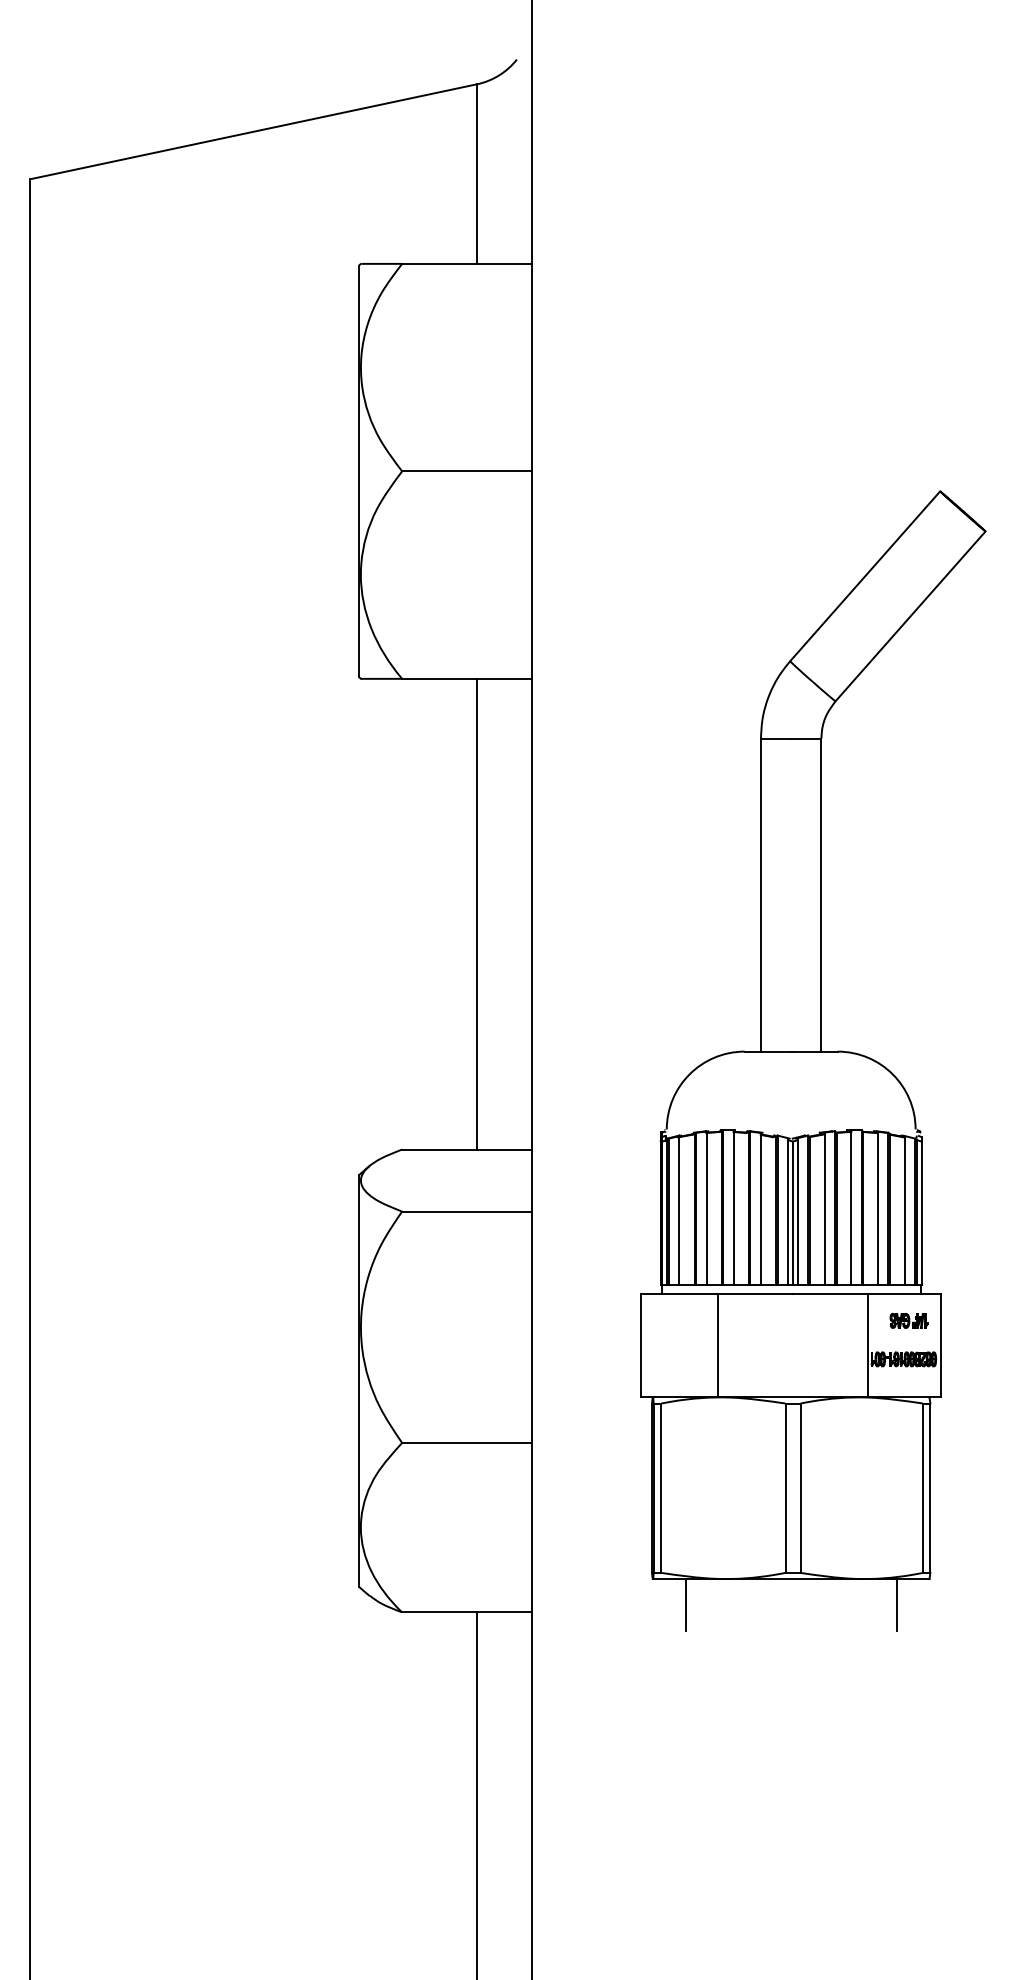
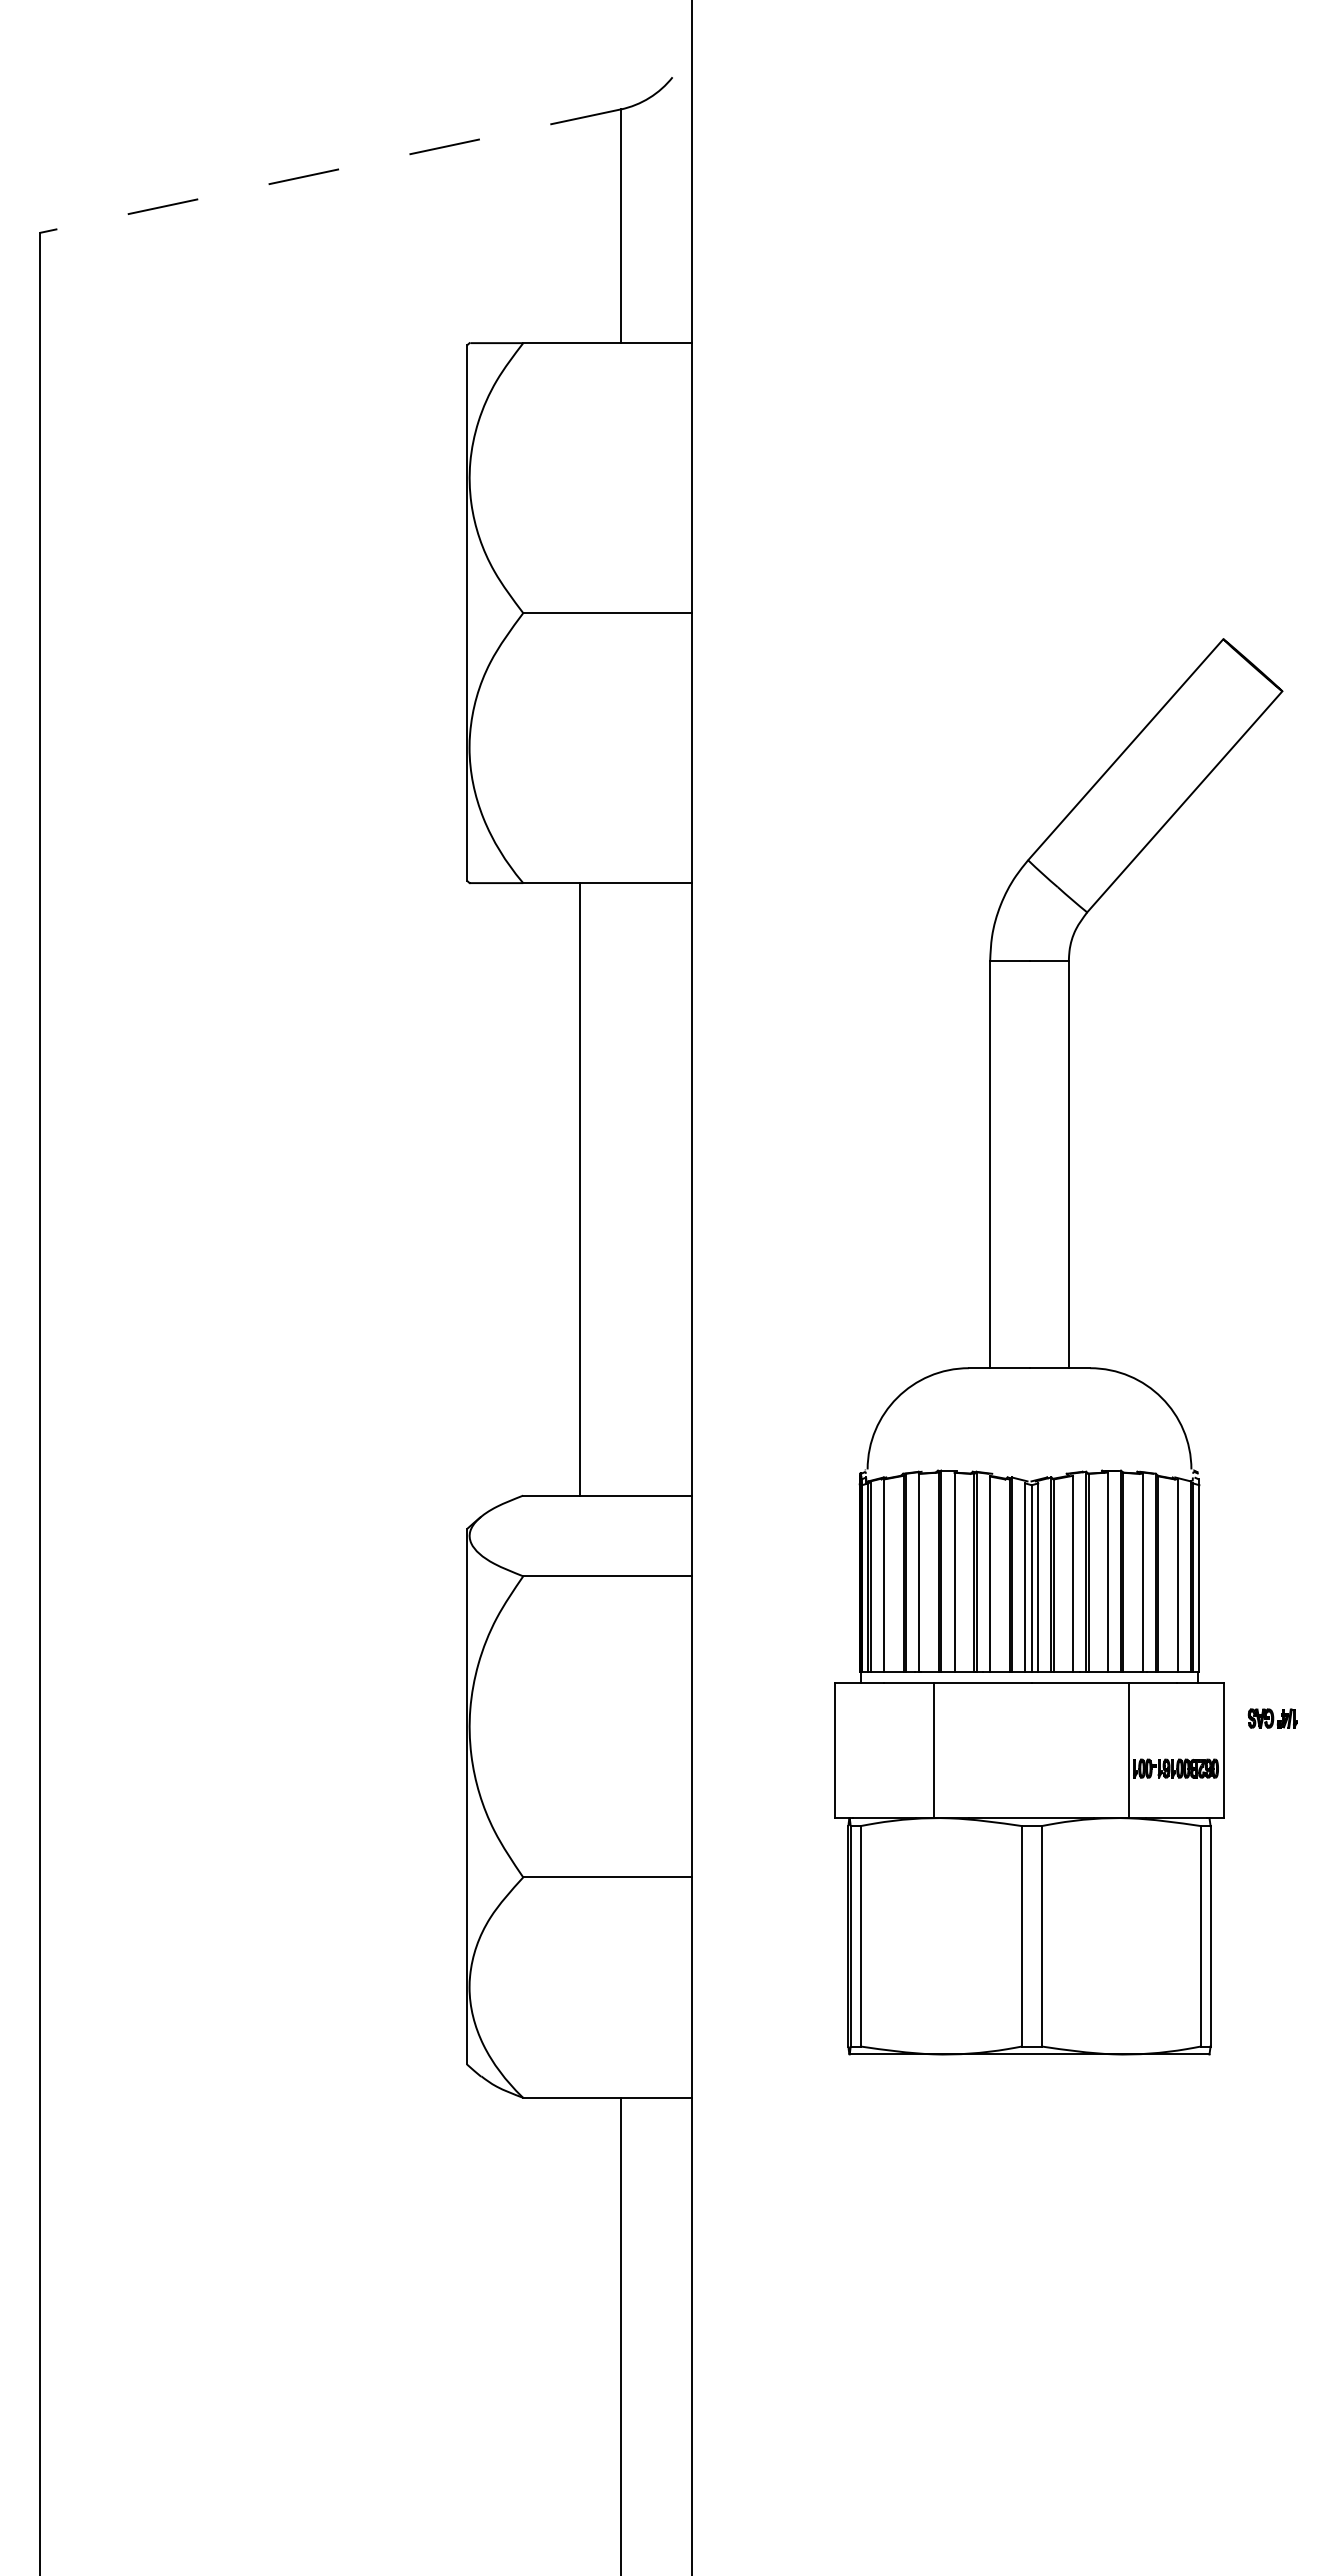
line: (253, 131) -> (329, 171), solid -> dashed
line: (476, 914) -> (579, 1189), moved
part: (908, 1320) -> (1272, 1718), moved
line: (685, 1604) -> (892, 2087), removed
line: (896, 1604) -> (1166, 2087), removed

